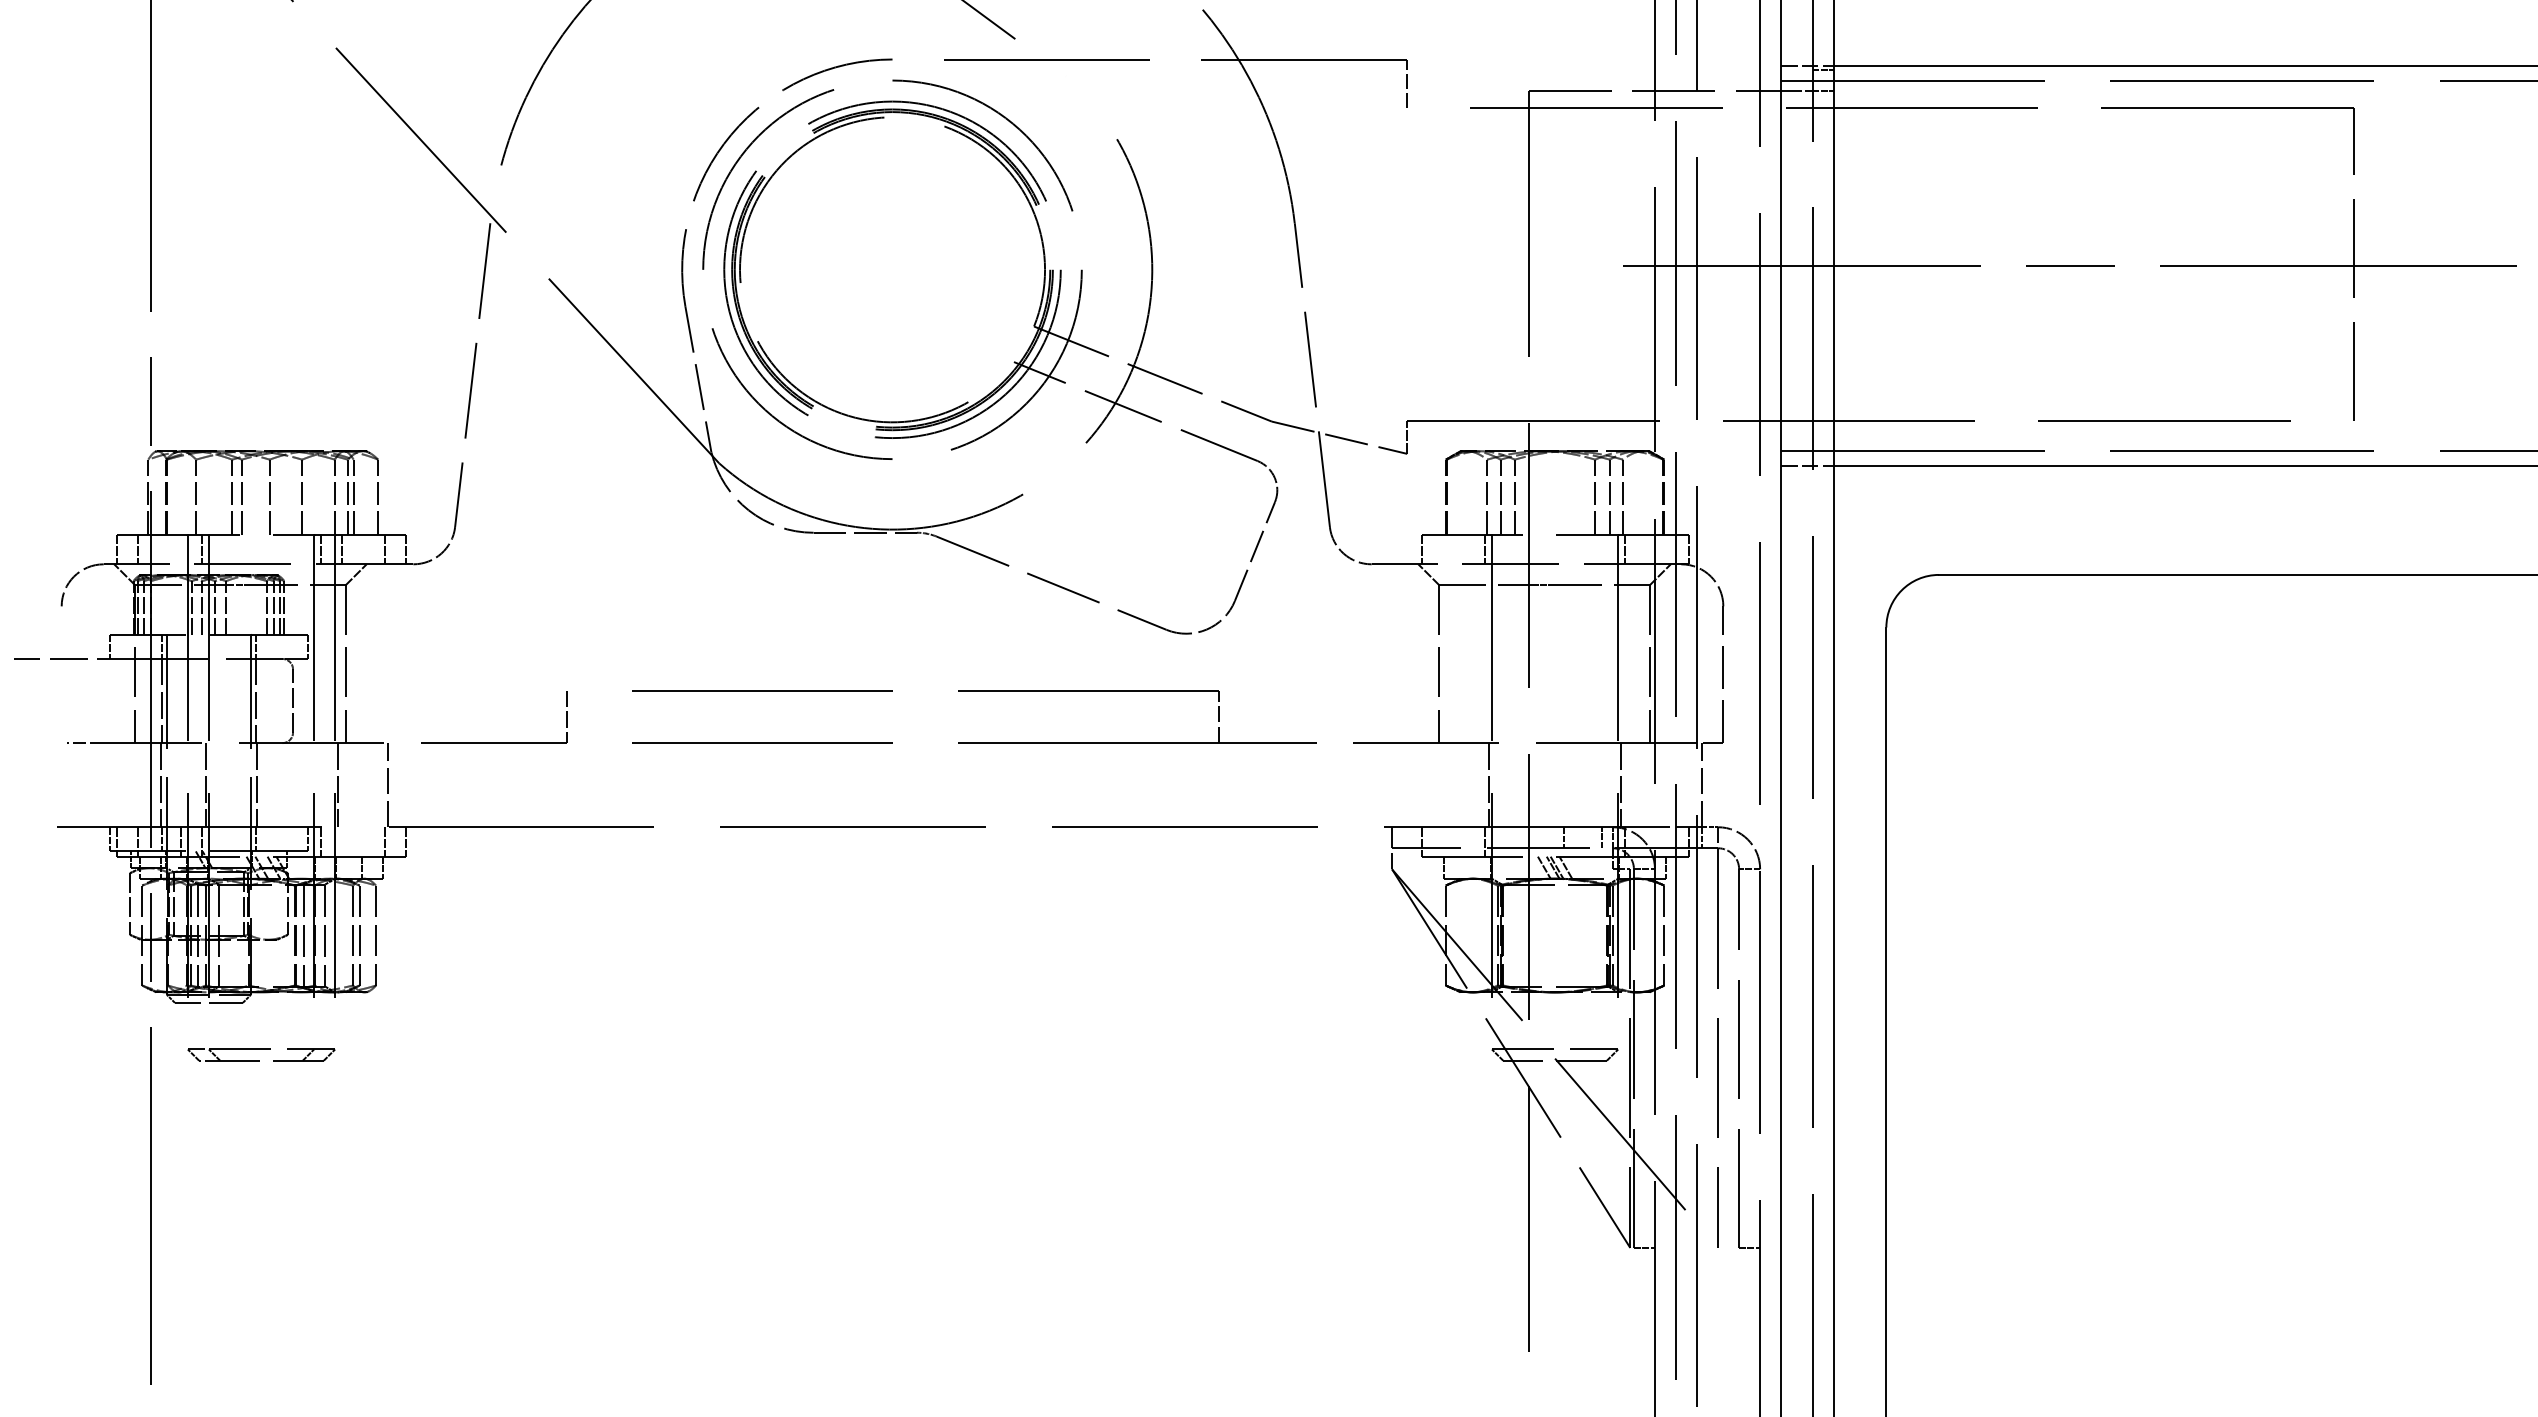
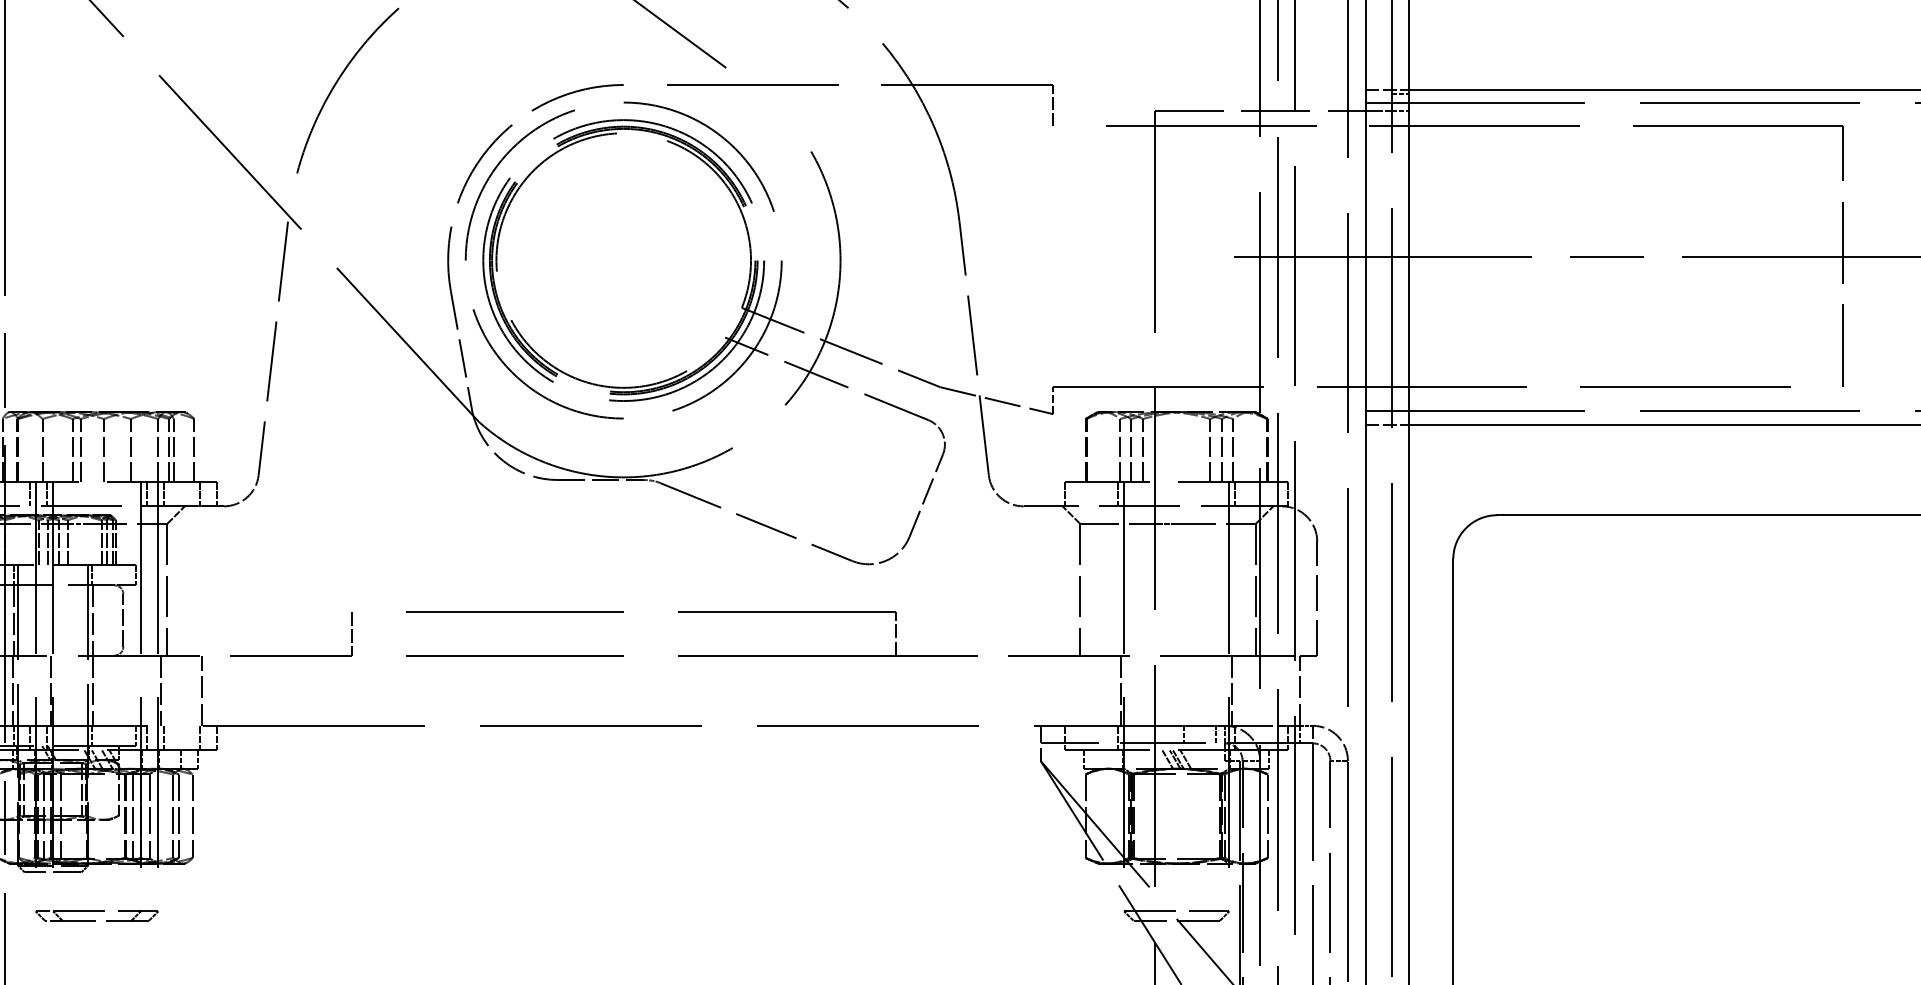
line: (181, 549) -> (30, 493), added
line: (341, 841) -> (163, 737), added

